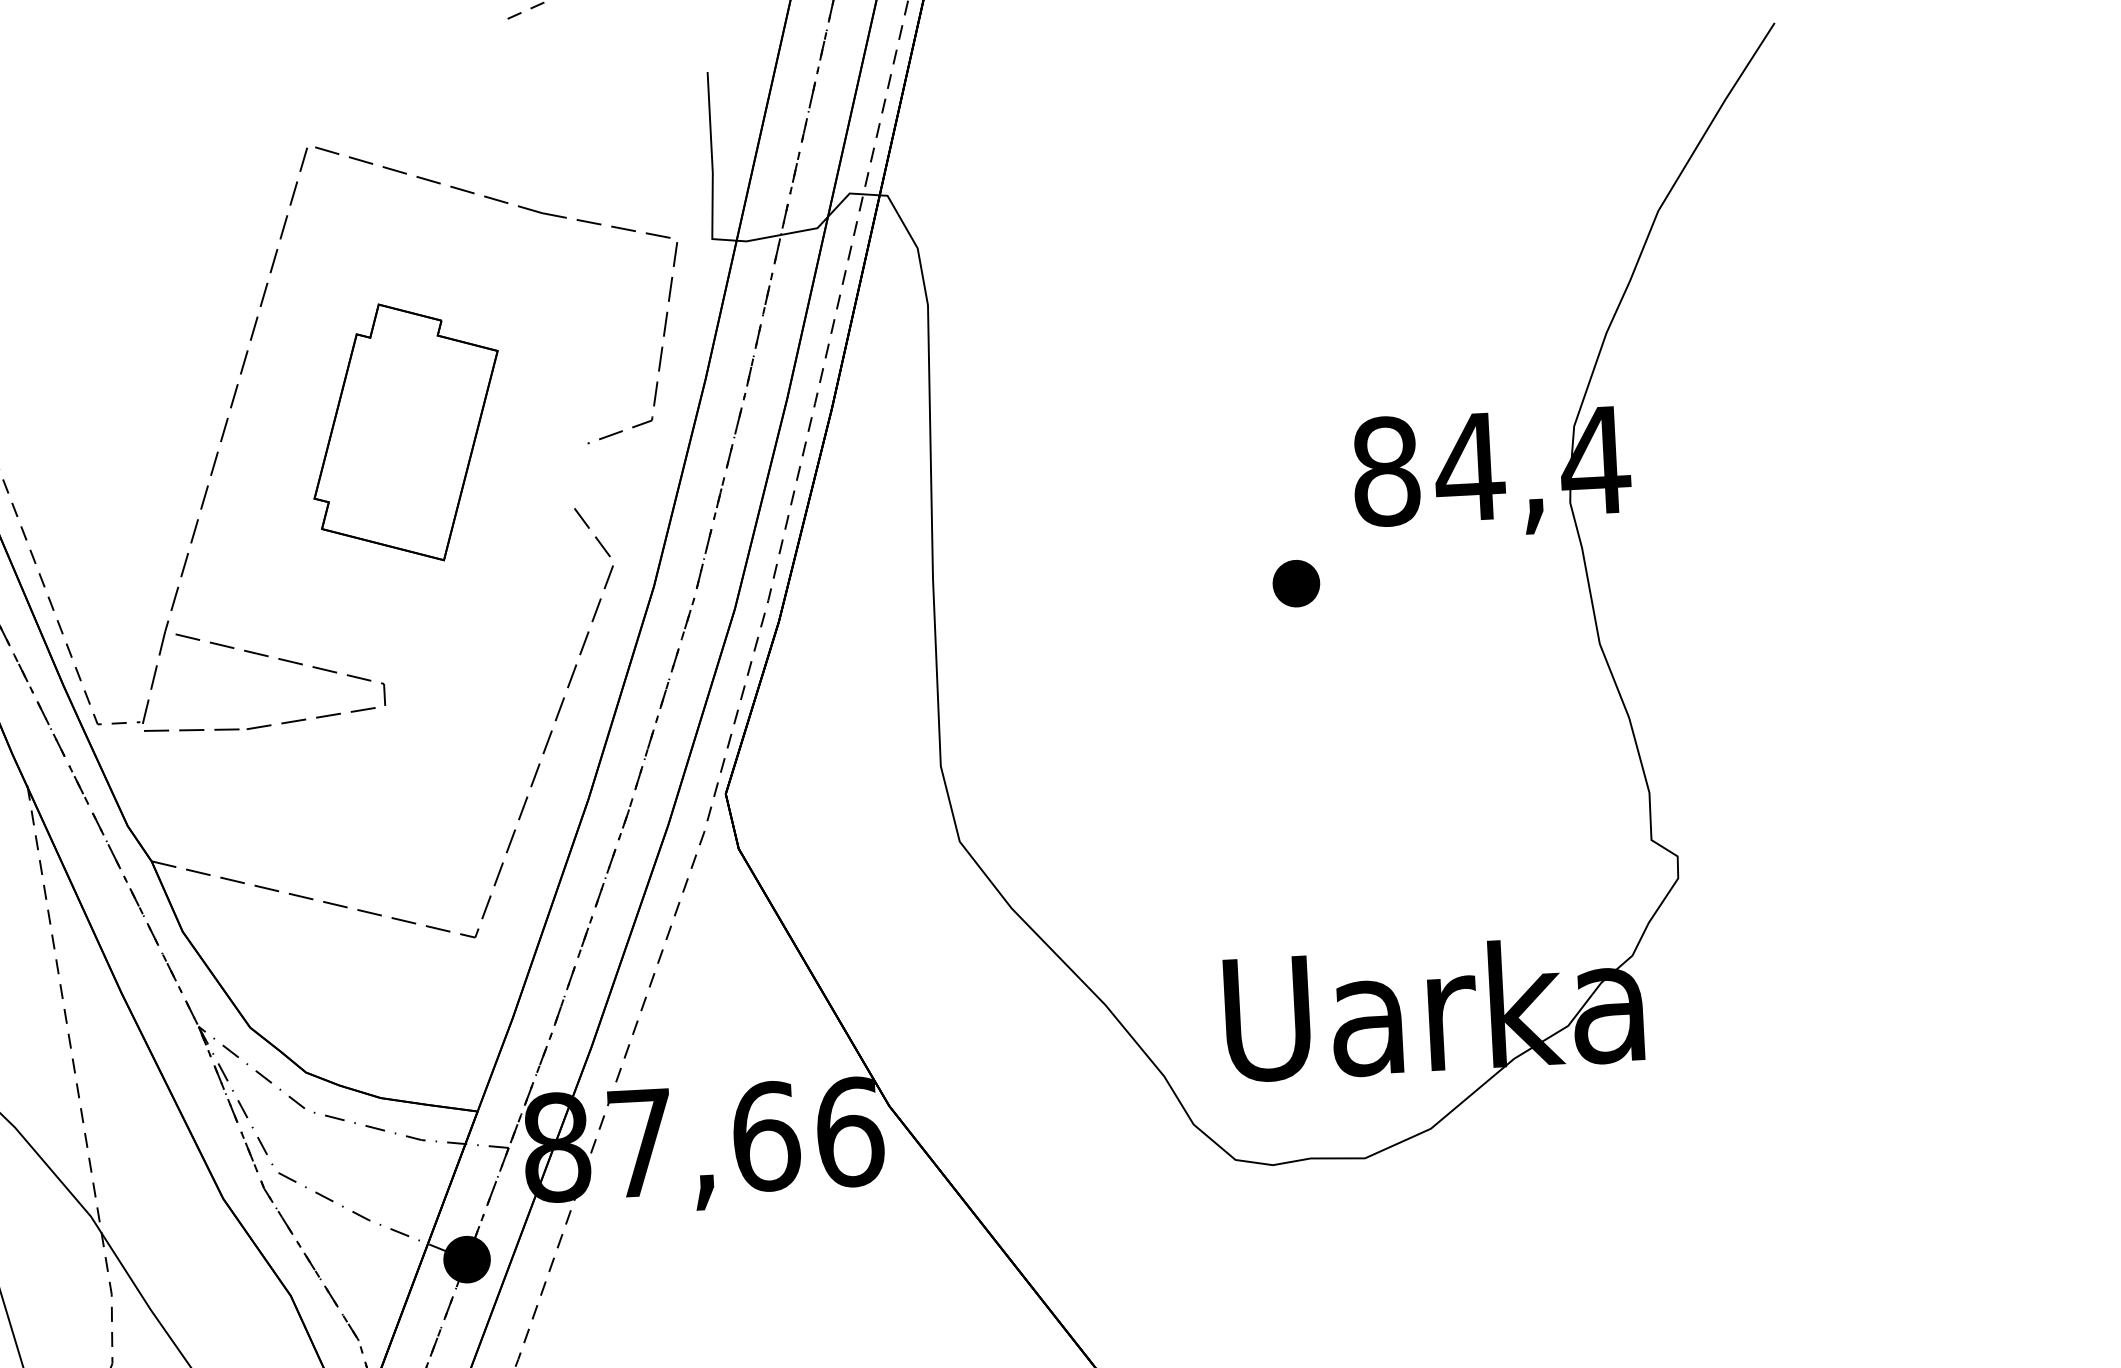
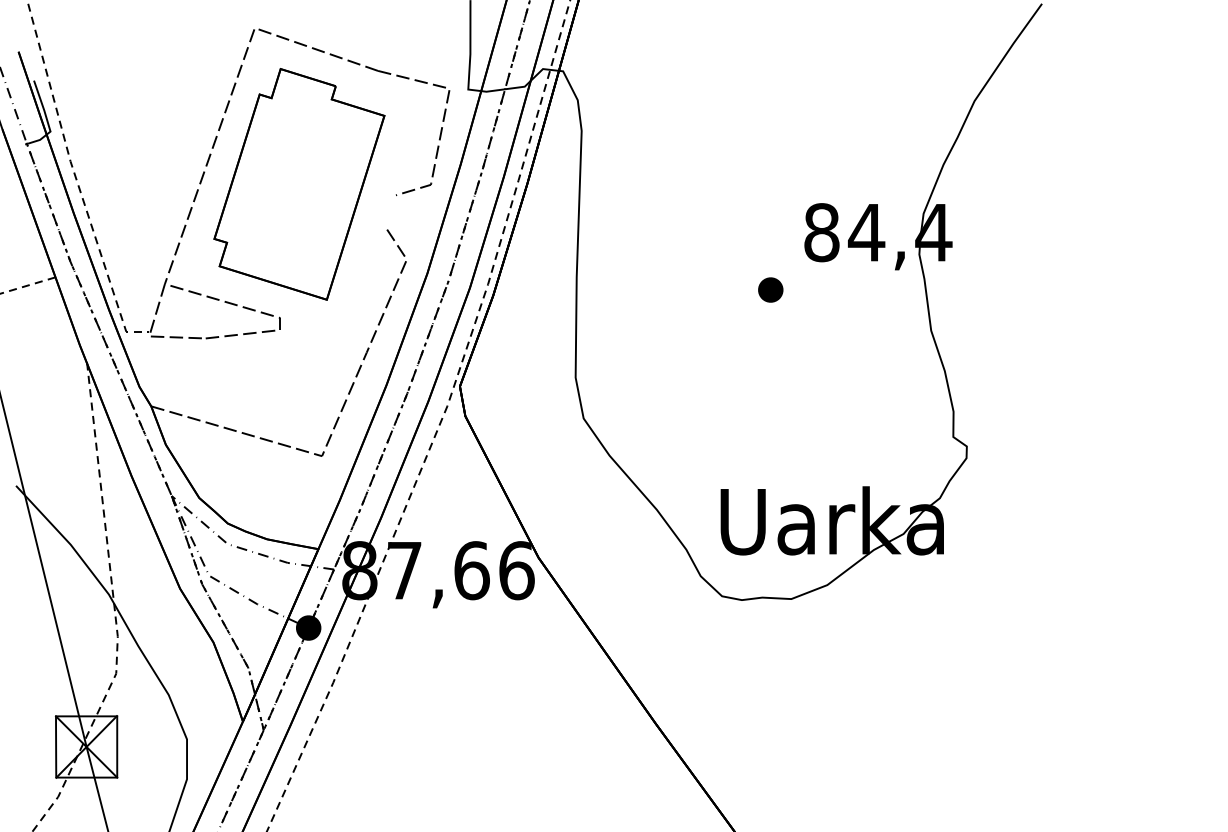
part: (406, 432) -> (299, 184), size x1.67

